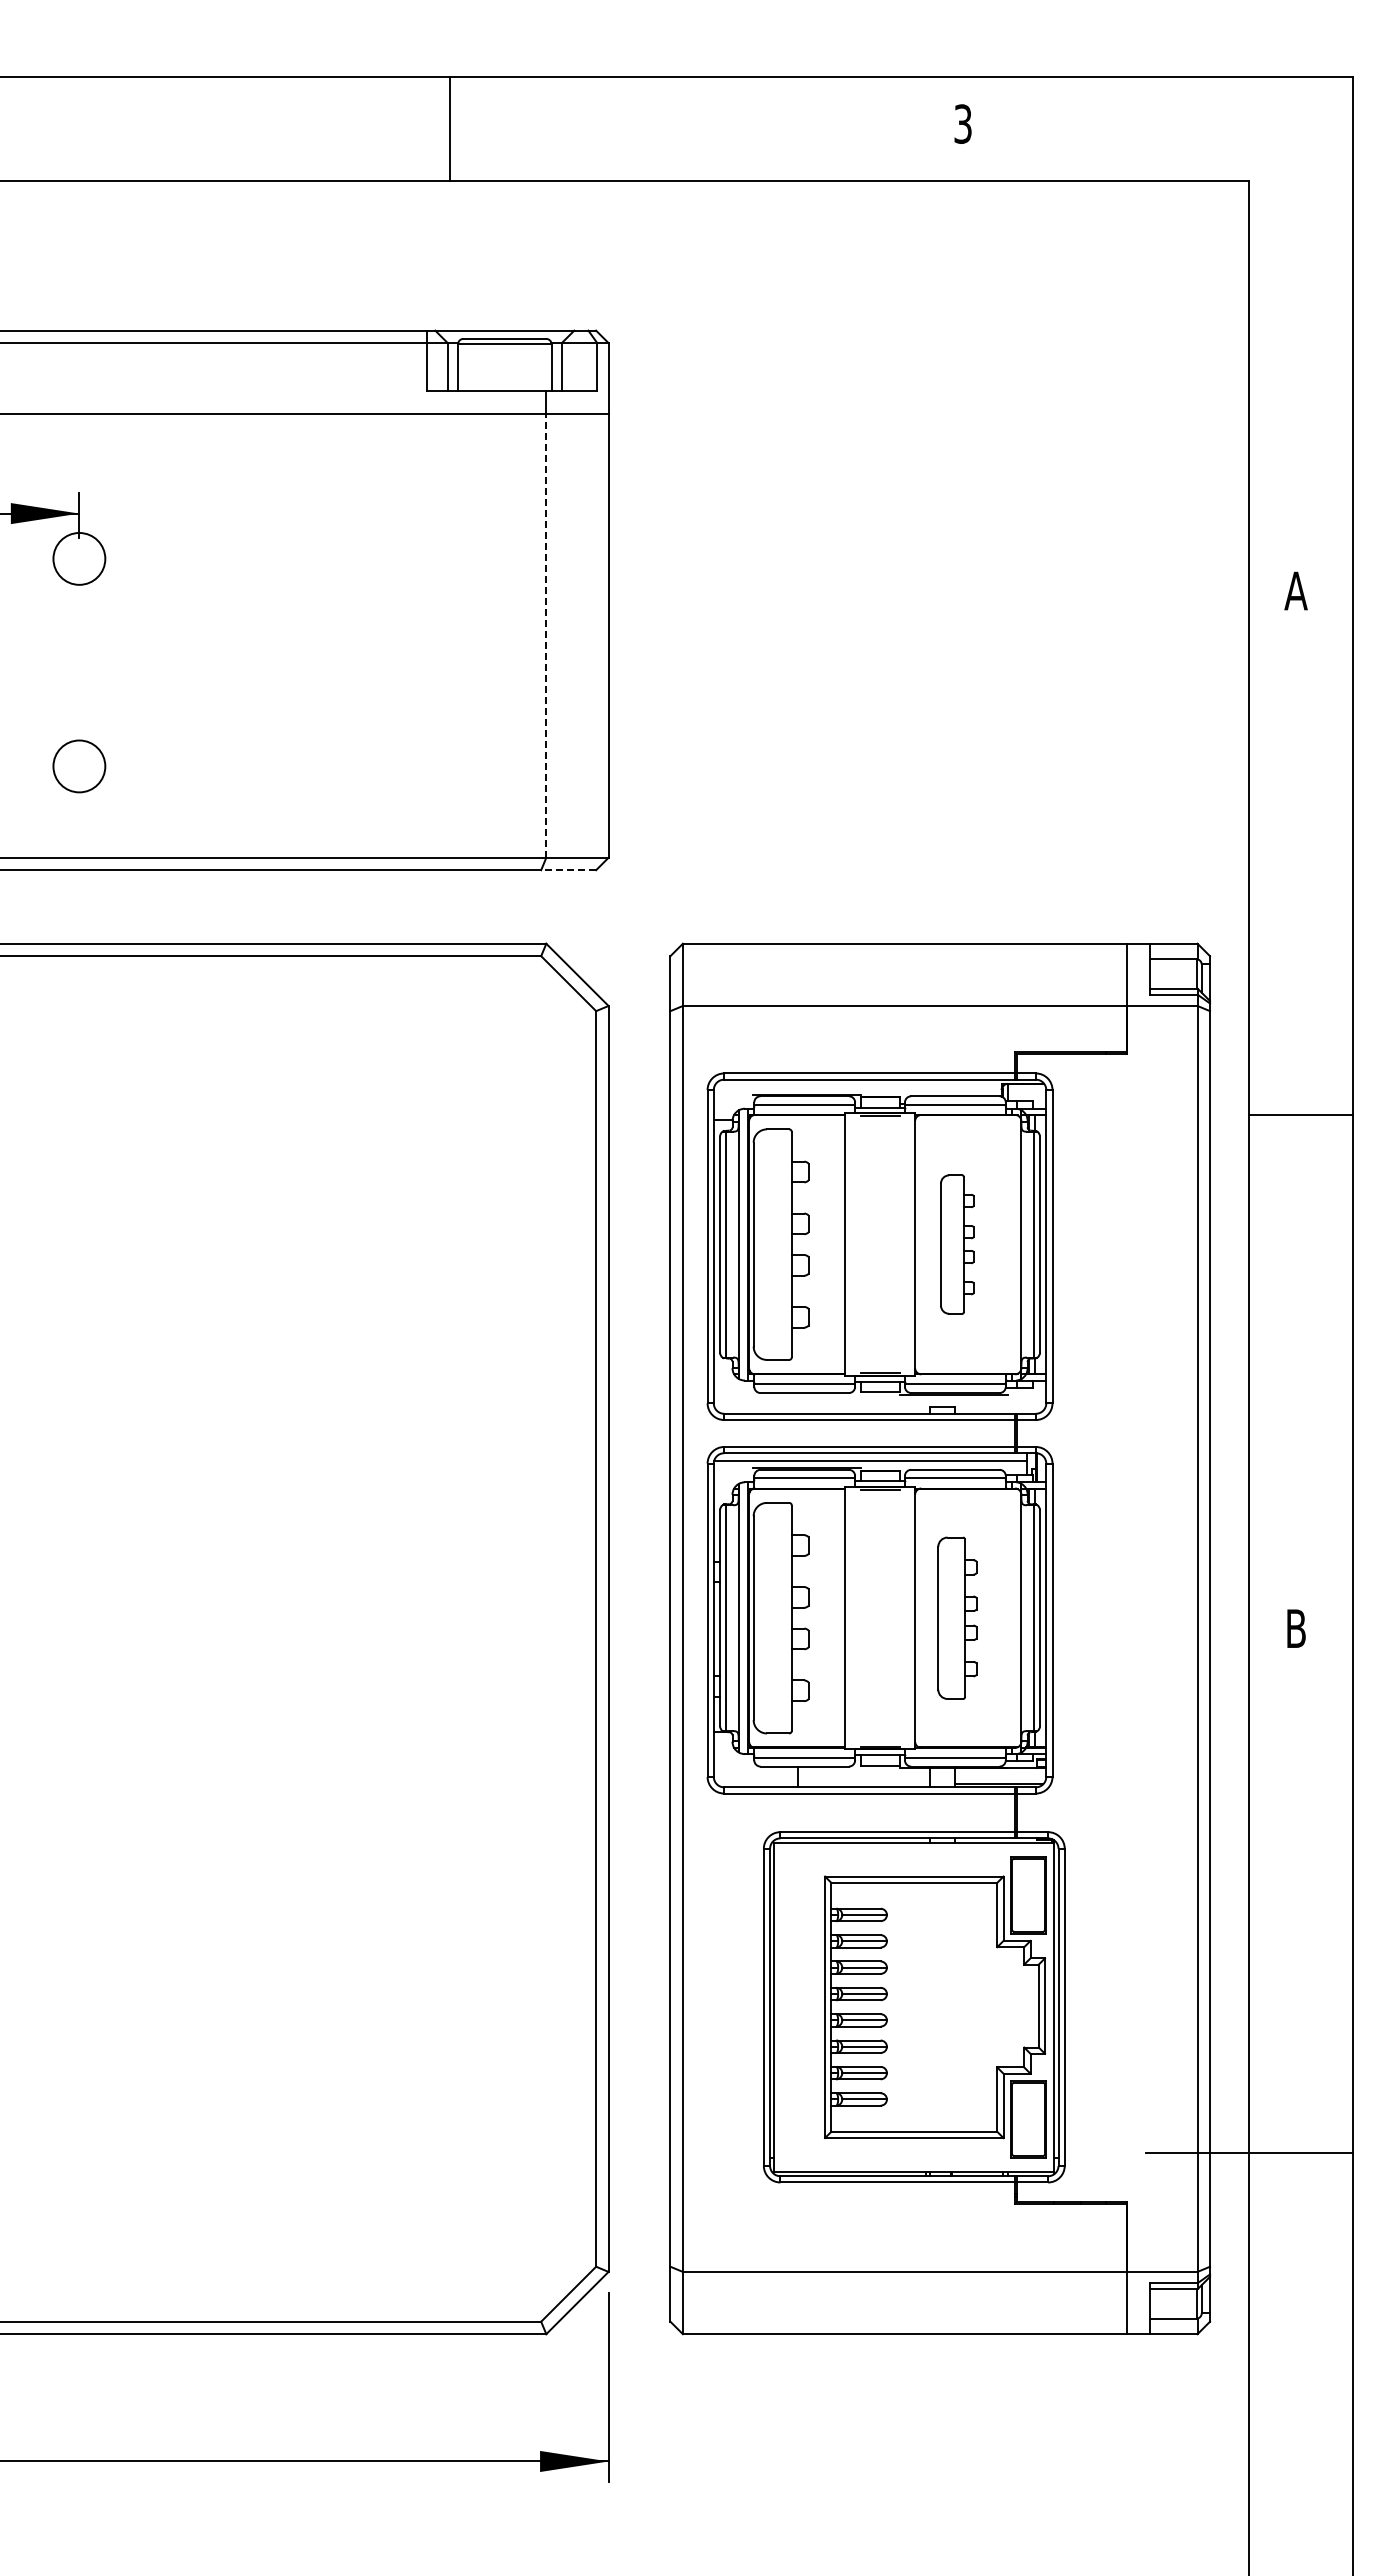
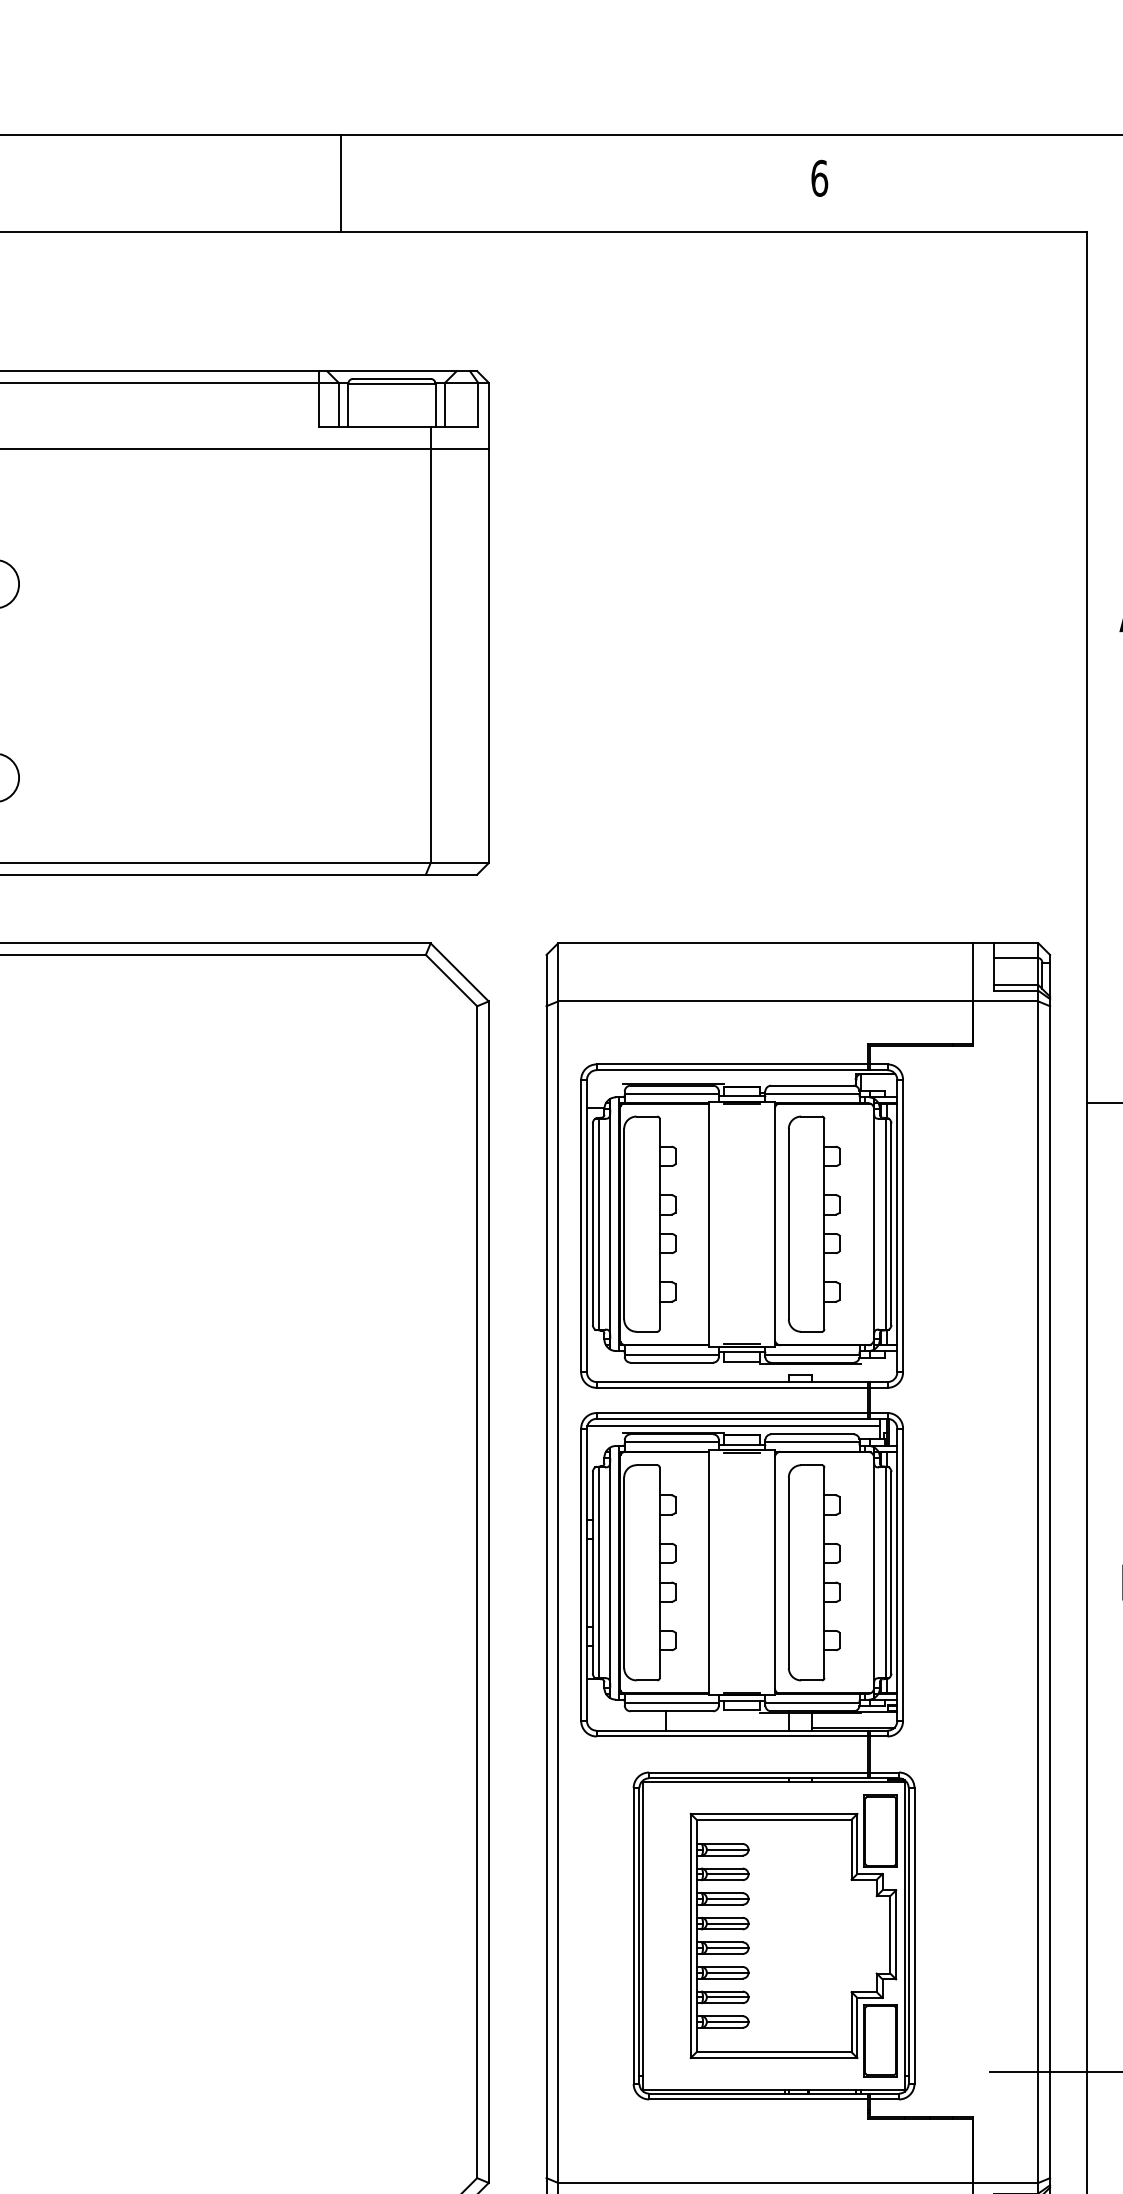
text: (963, 123) -> (820, 177), 3 -> 6
line: (546, 635) -> (430, 655), dashed -> solid
line: (568, 870) -> (451, 874), dashed -> solid
part: (957, 1244) -> (814, 1224), size x1.67
part: (957, 1618) -> (814, 1573), size x1.43

